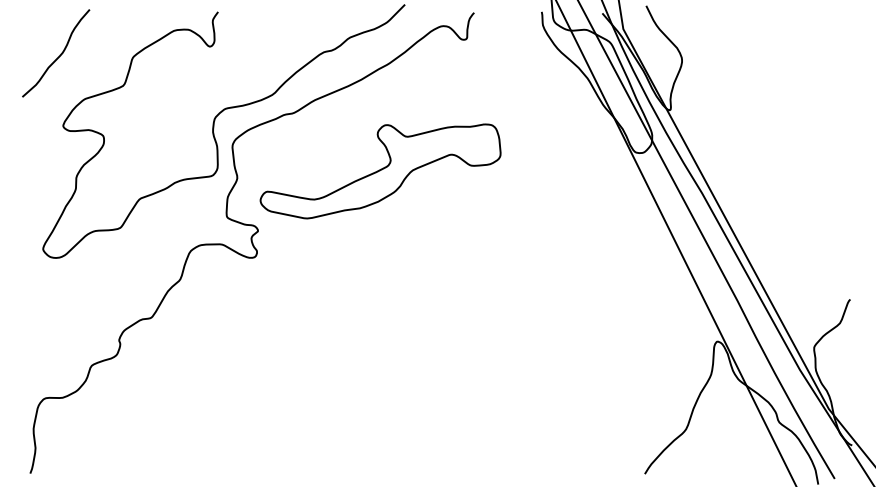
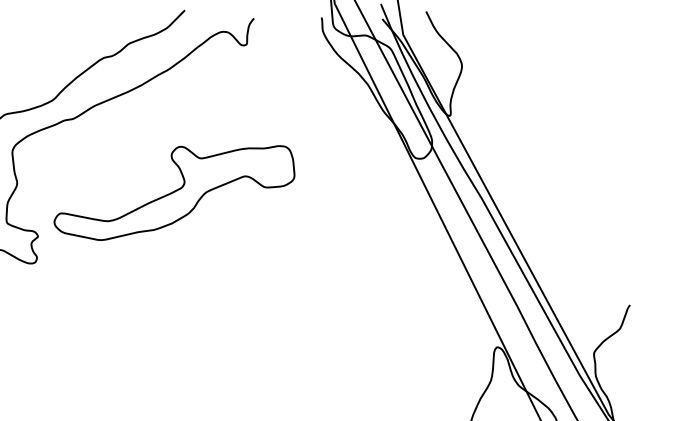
part: (380, 171) -> (174, 193), moved

